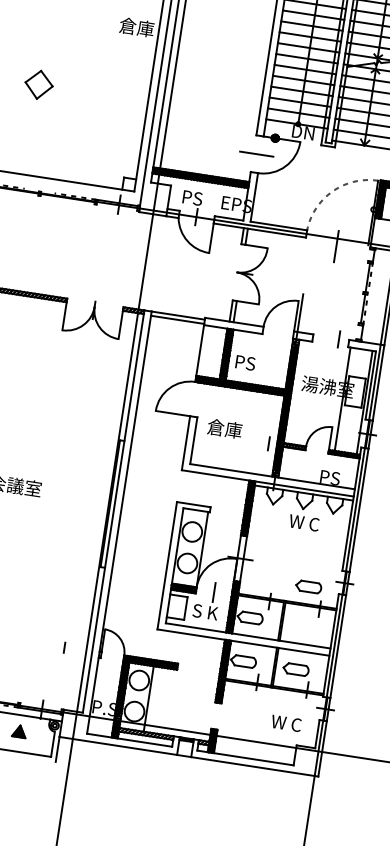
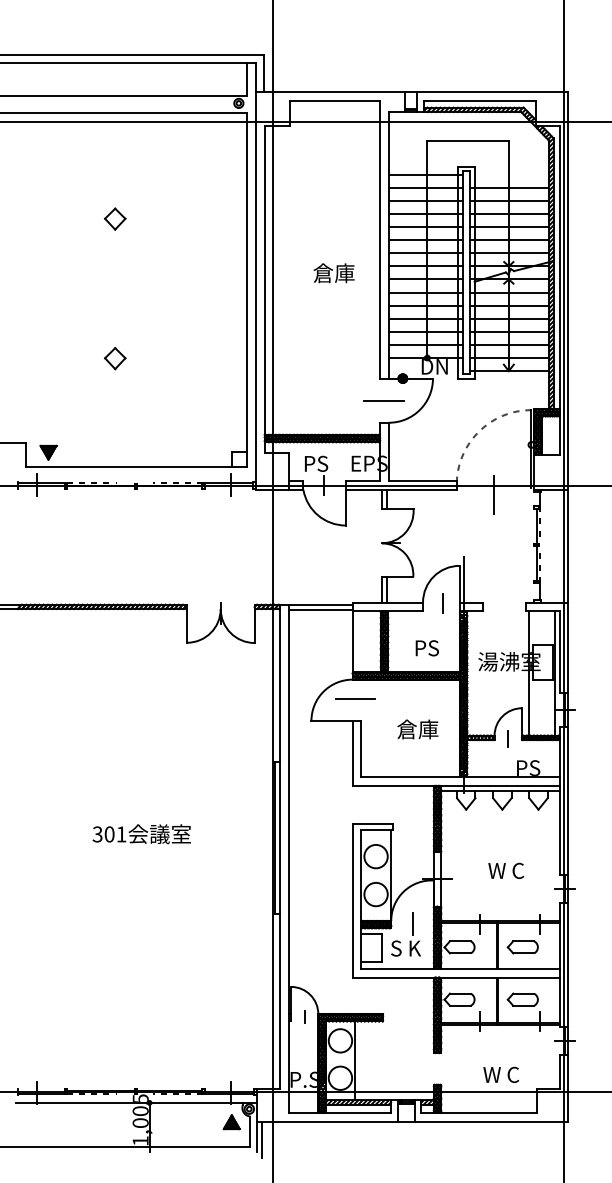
text: (136, 27) -> (333, 273), moved
part: (38, 84) -> (114, 358), size x0.62
line: (338, 339) -> (442, 603), moved
text: (244, 363) -> (426, 648), moved
line: (195, 398) -> (355, 699), added
text: (224, 428) -> (417, 729), moved
line: (268, 443) -> (507, 738), moved
text: (303, 522) -> (505, 870), moved
part: (308, 587) -> (522, 947), moved
line: (64, 647) -> (304, 1016), moved
text: (286, 723) -> (501, 1074), moved
part: (19, 731) -> (231, 1122), moved
line: (61, 752) -> (261, 1139), added

